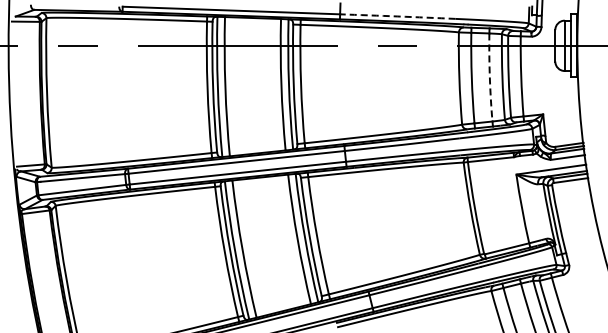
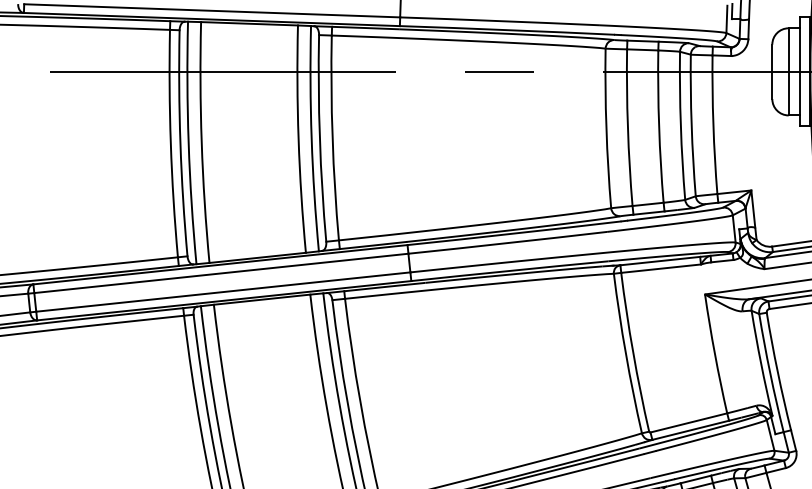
arc: (397, 16) -> (499, 21), dashed -> solid
arc: (489, 77) -> (658, 126), dashed -> solid

